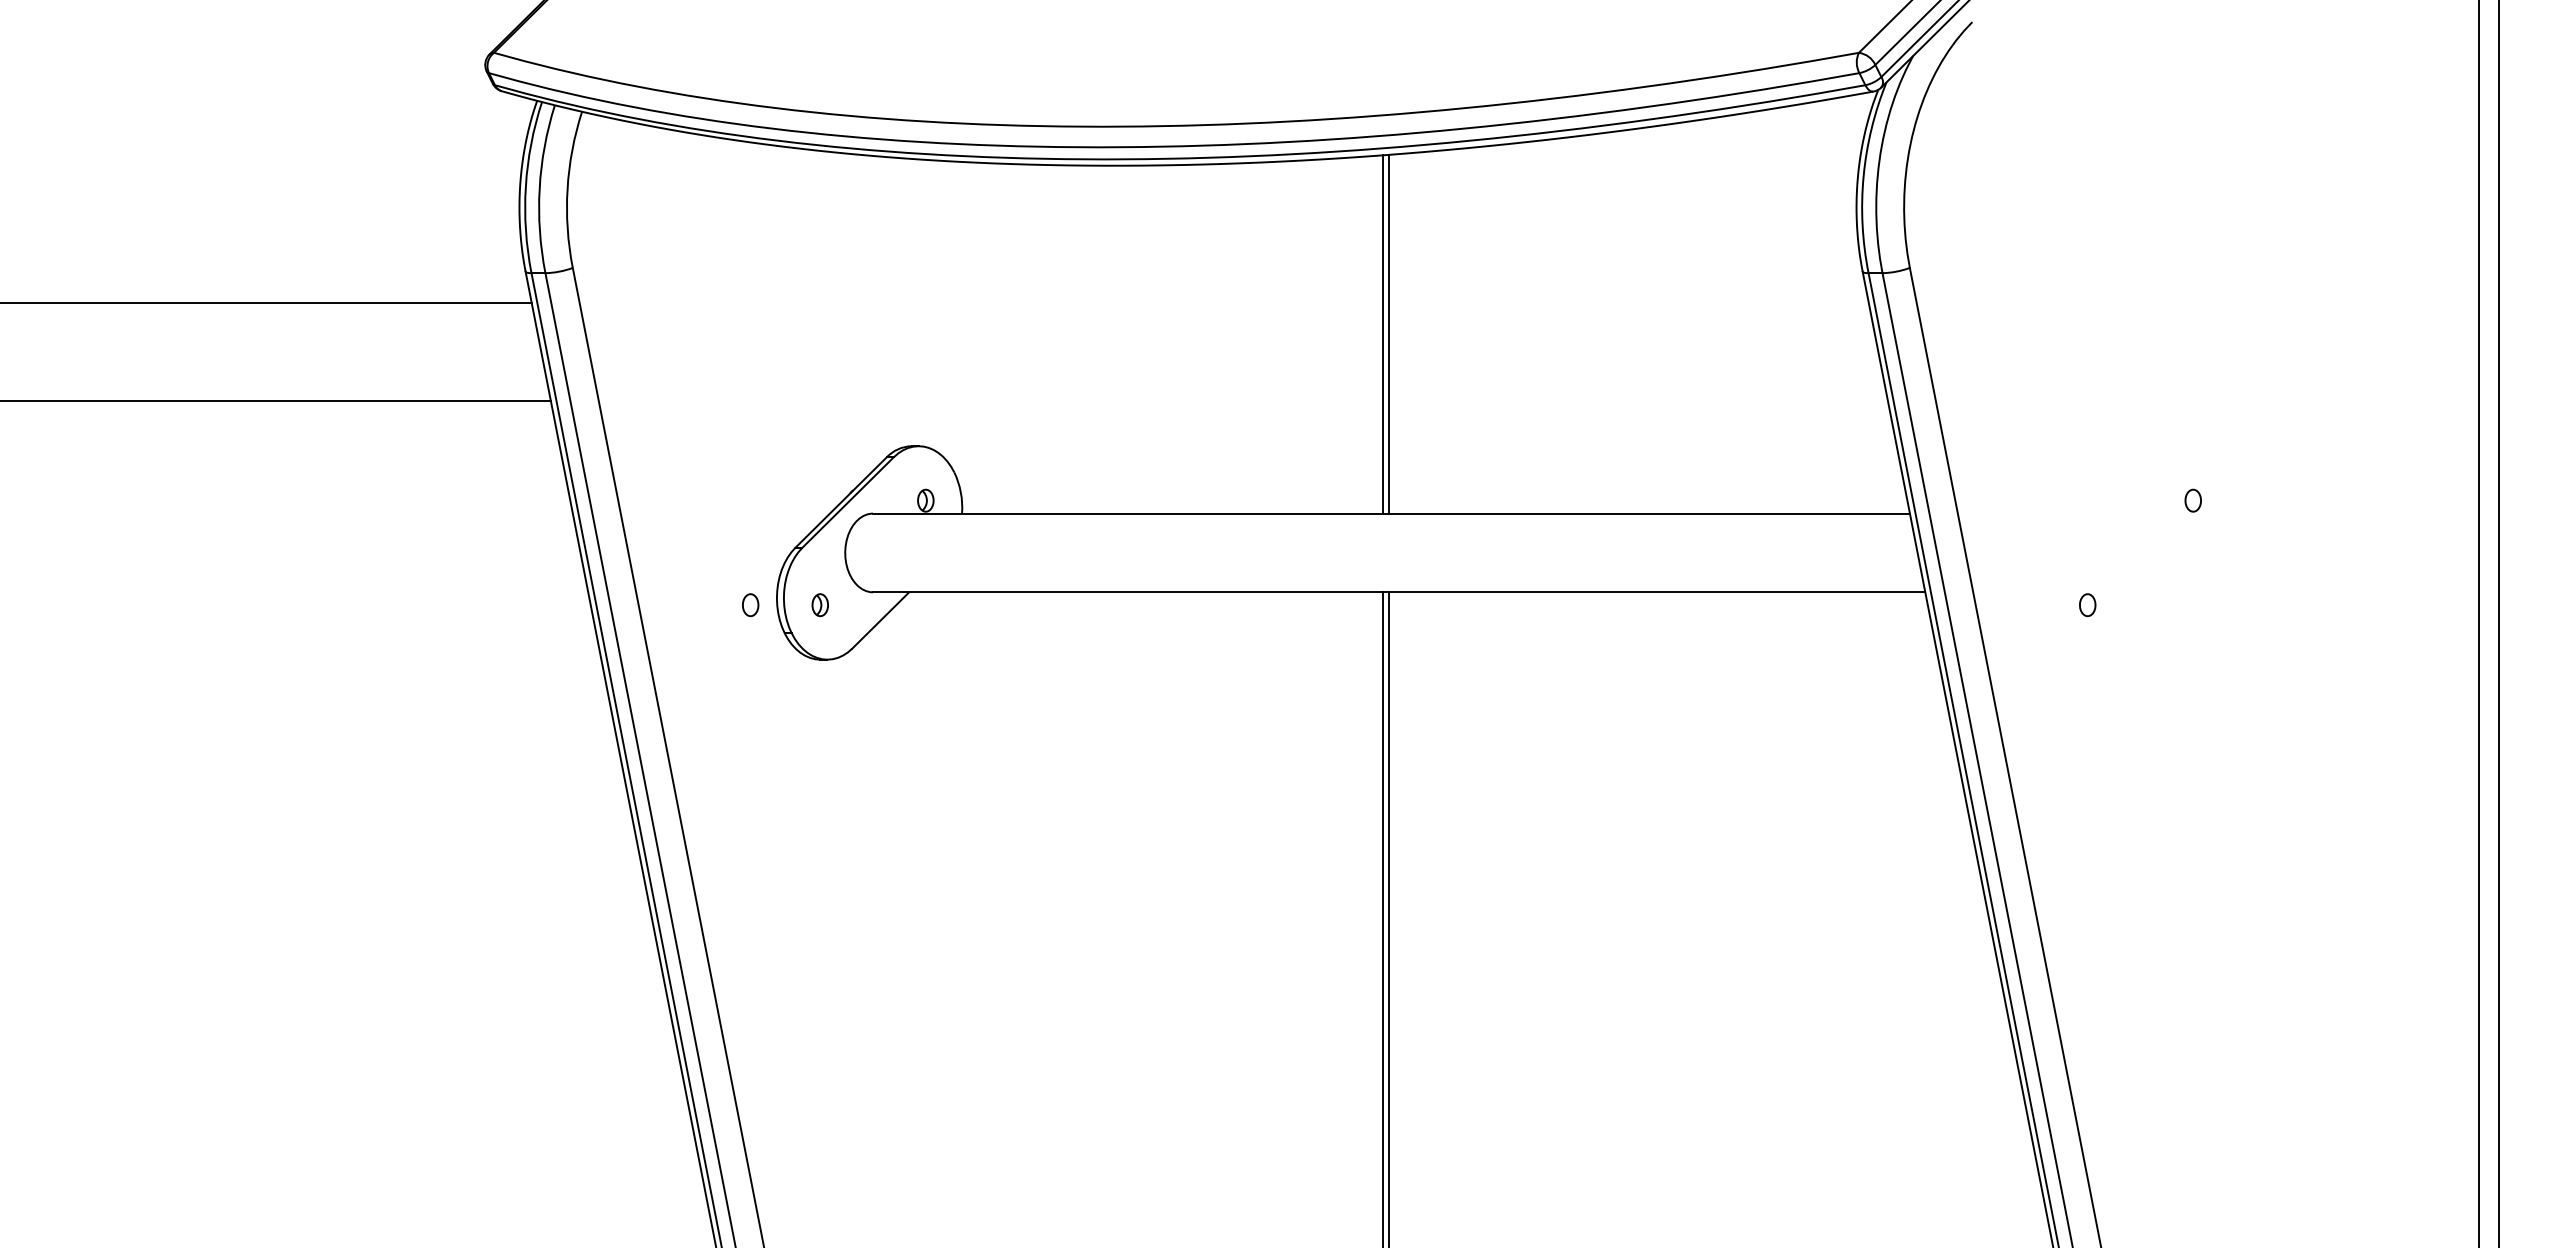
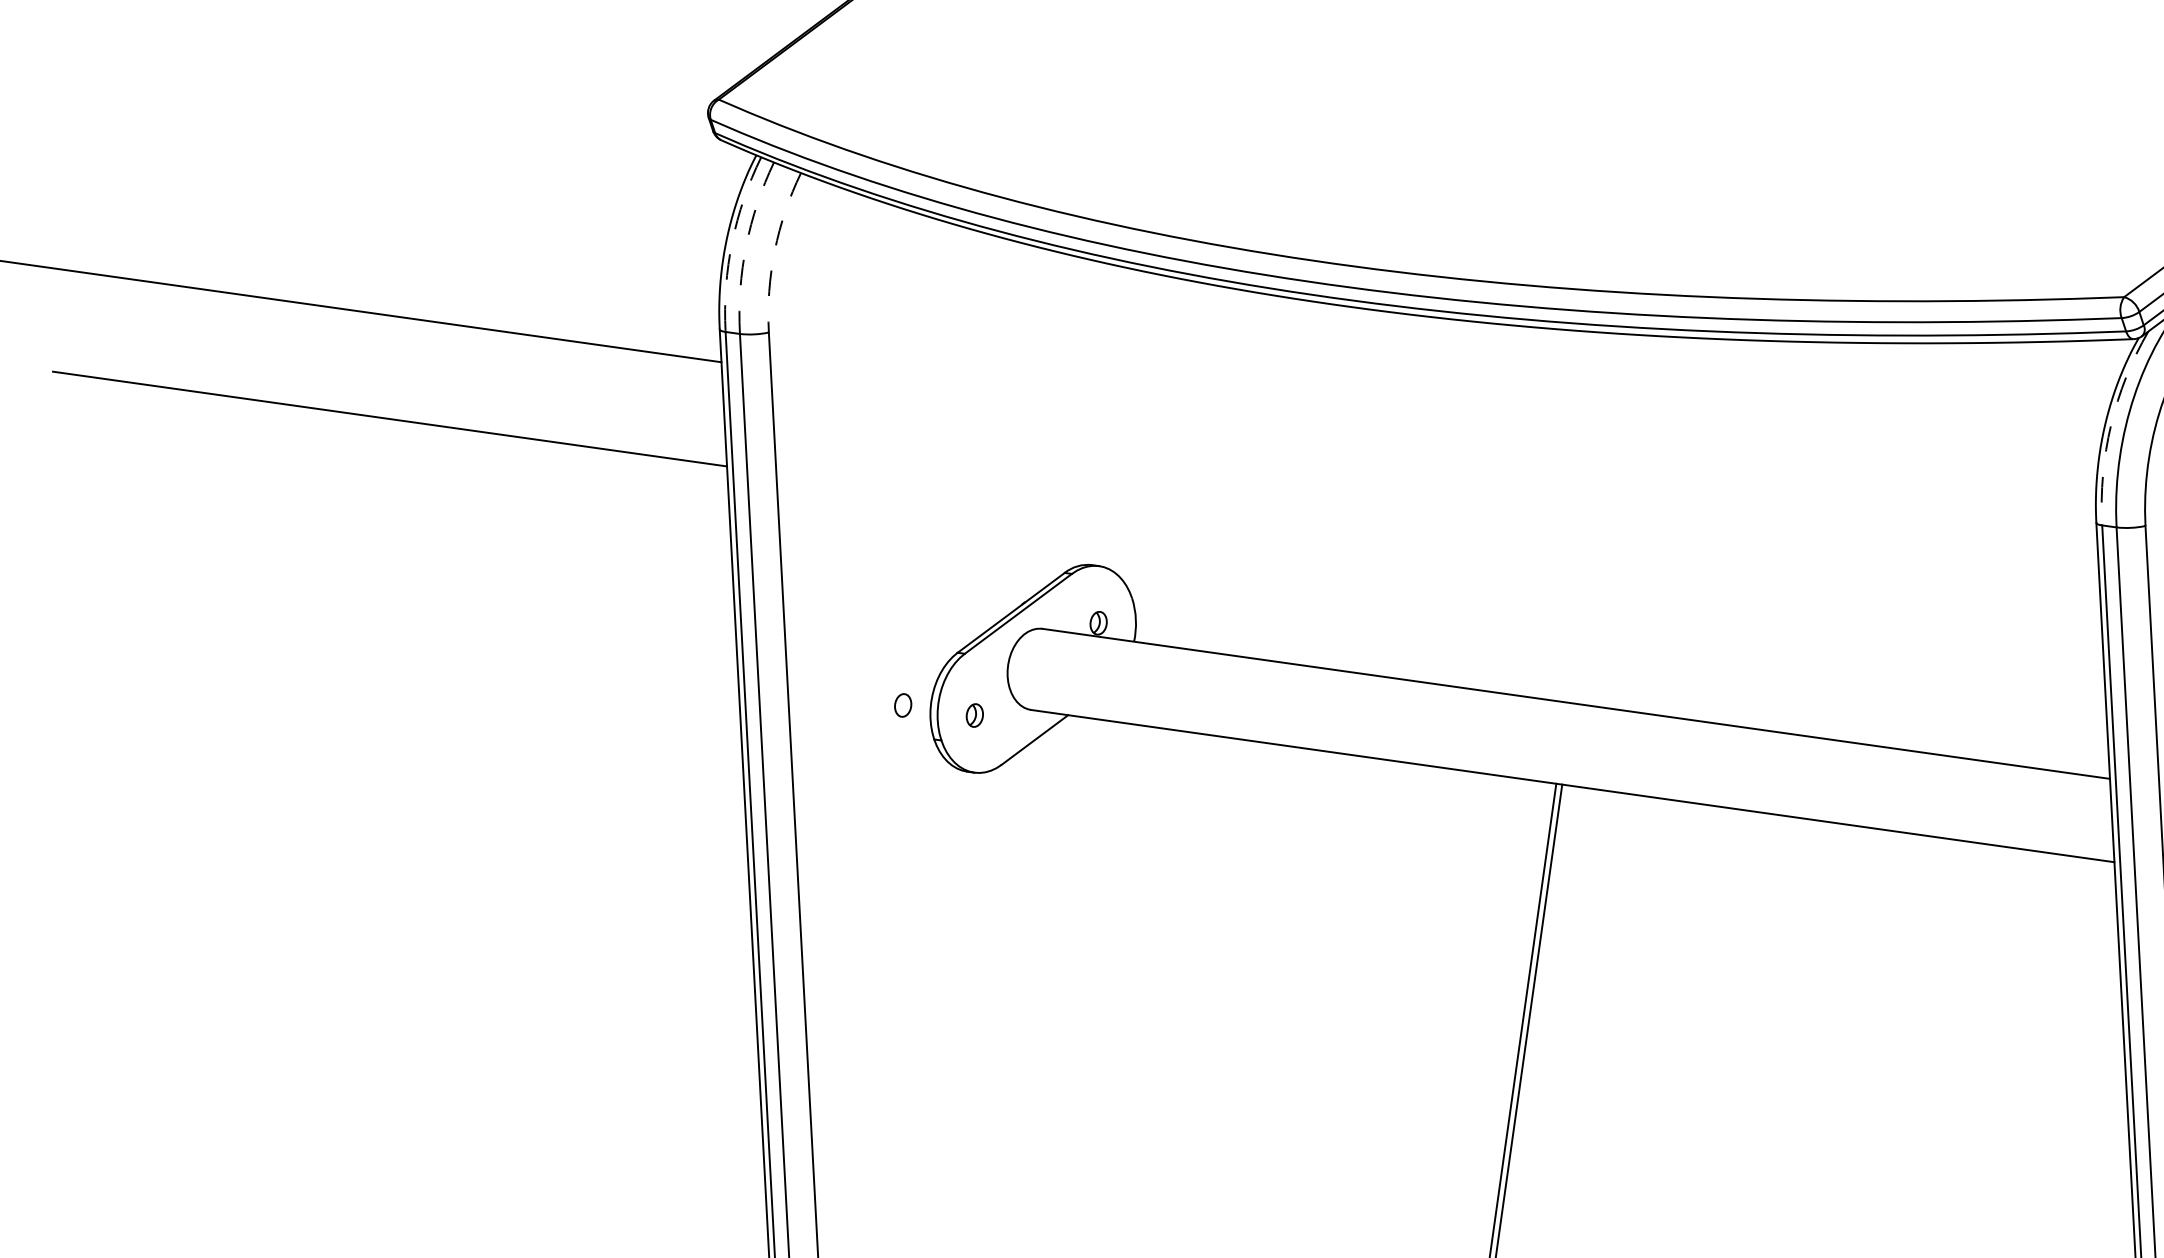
arc: (1863, 176) -> (2110, 425), solid -> dashed
arc: (525, 186) -> (731, 241), solid -> dashed
arc: (539, 188) -> (746, 245), solid -> dashed
arc: (567, 189) -> (774, 250), solid -> dashed
line: (1388, 333) -> (1599, 518), removed
line: (1383, 334) -> (1593, 518), removed

